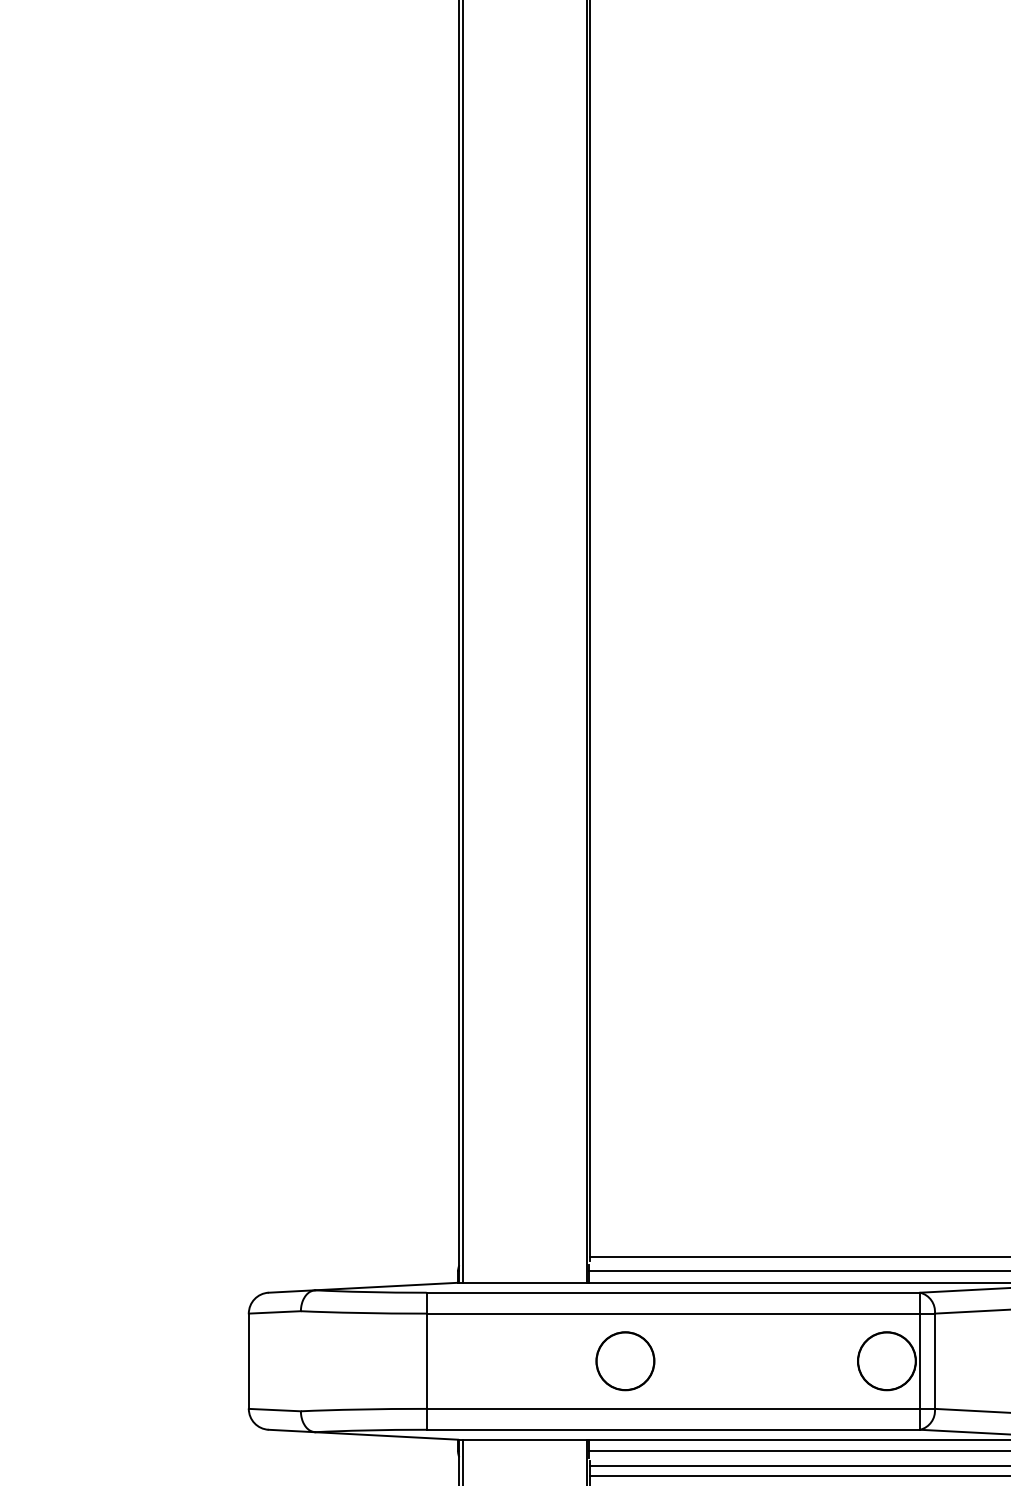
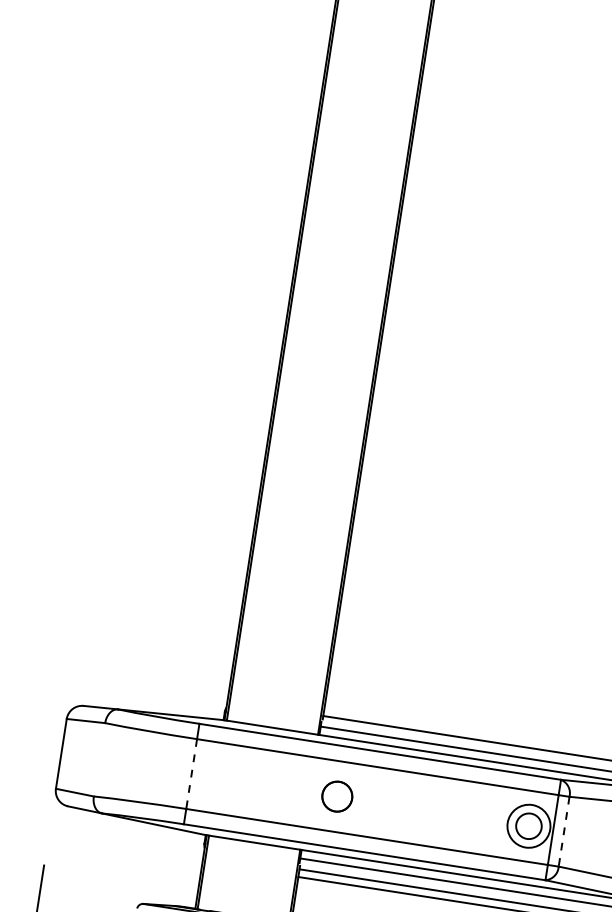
line: (426, 1361) -> (191, 774), solid -> dashed
circle: (625, 1361) -> (337, 796), size x0.7
circle: (886, 1361) -> (528, 826), size x0.6
line: (934, 1361) -> (563, 831), solid -> dashed

